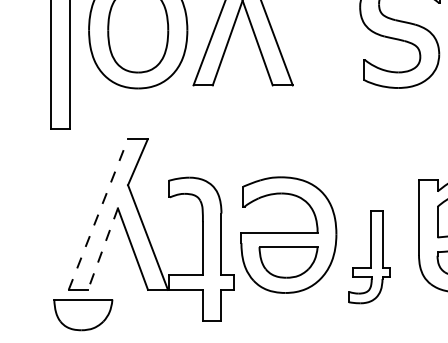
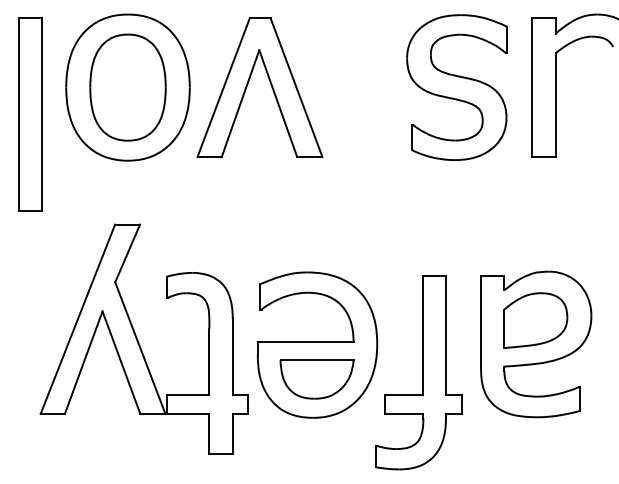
line: (98, 214) -> (77, 319), dashed -> solid
line: (102, 248) -> (83, 362), dashed -> solid
part: (369, 256) -> (418, 372), size x1.67
part: (82, 314) -> (58, 445), removed

